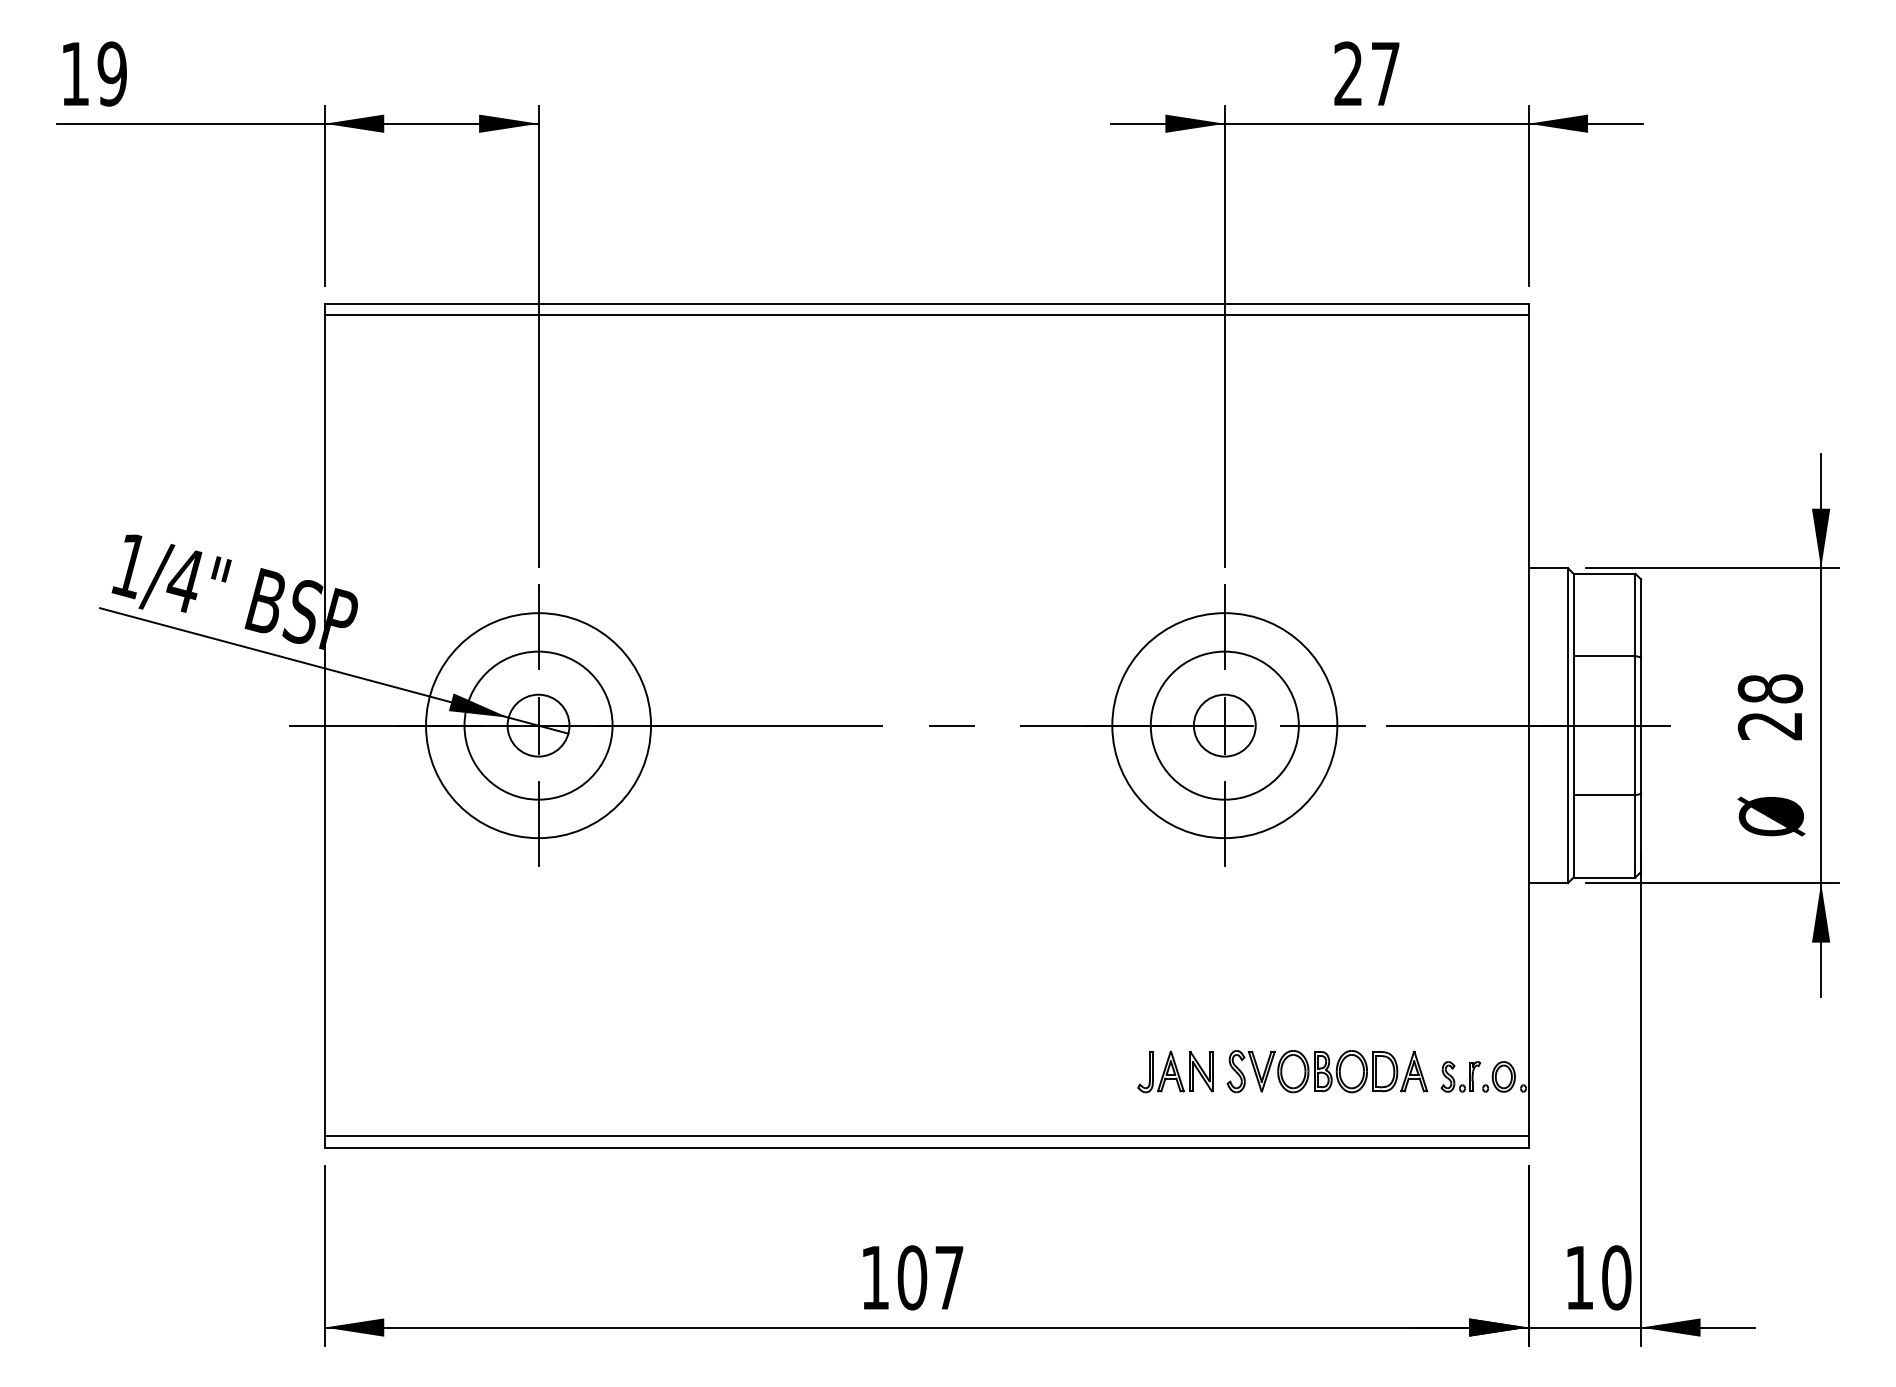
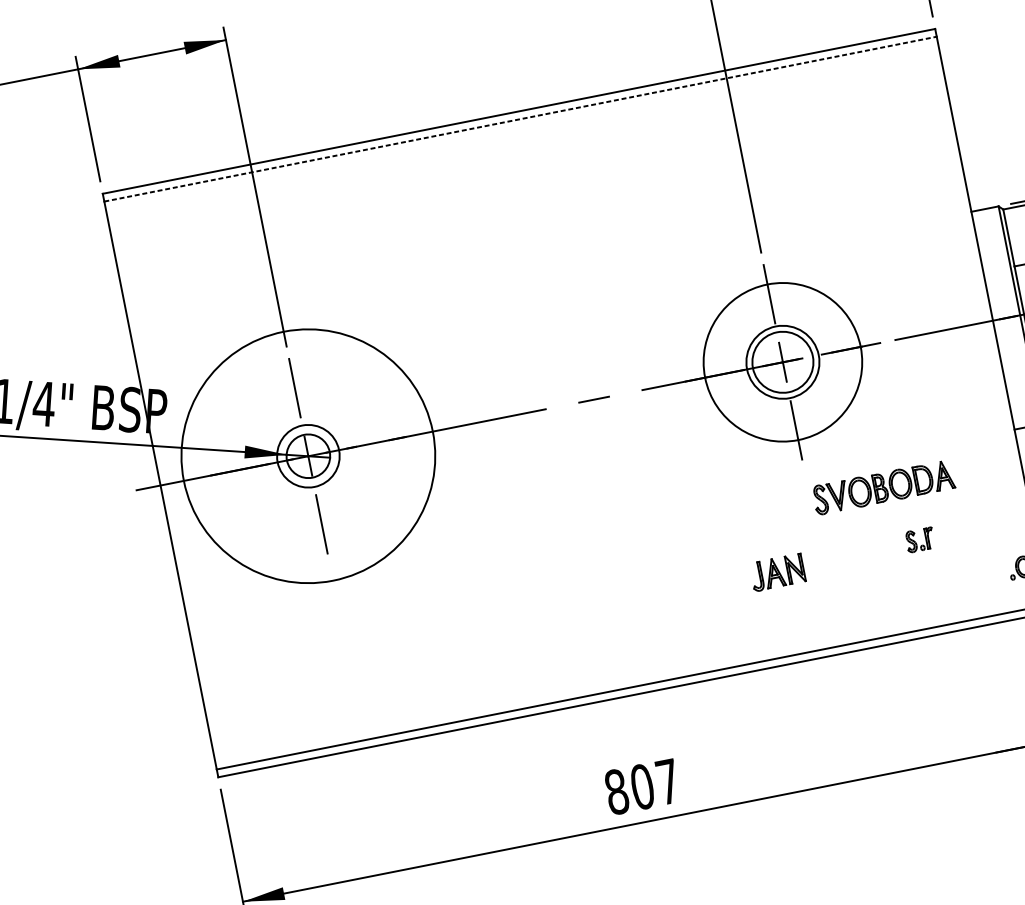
line: (926, 315) -> (520, 119), solid -> dashed
circle: (538, 725) -> (308, 456), size x0.6
circle: (538, 725) -> (308, 456), size x1.6
circle: (1224, 725) -> (782, 362), size x0.7
circle: (1224, 725) -> (782, 362), size x1.4
part: (1175, 1071) -> (777, 572), moved
part: (1327, 1071) -> (883, 487), moved
part: (1454, 1078) -> (916, 542), moved
text: (874, 1277) -> (616, 791), 107 -> 807

